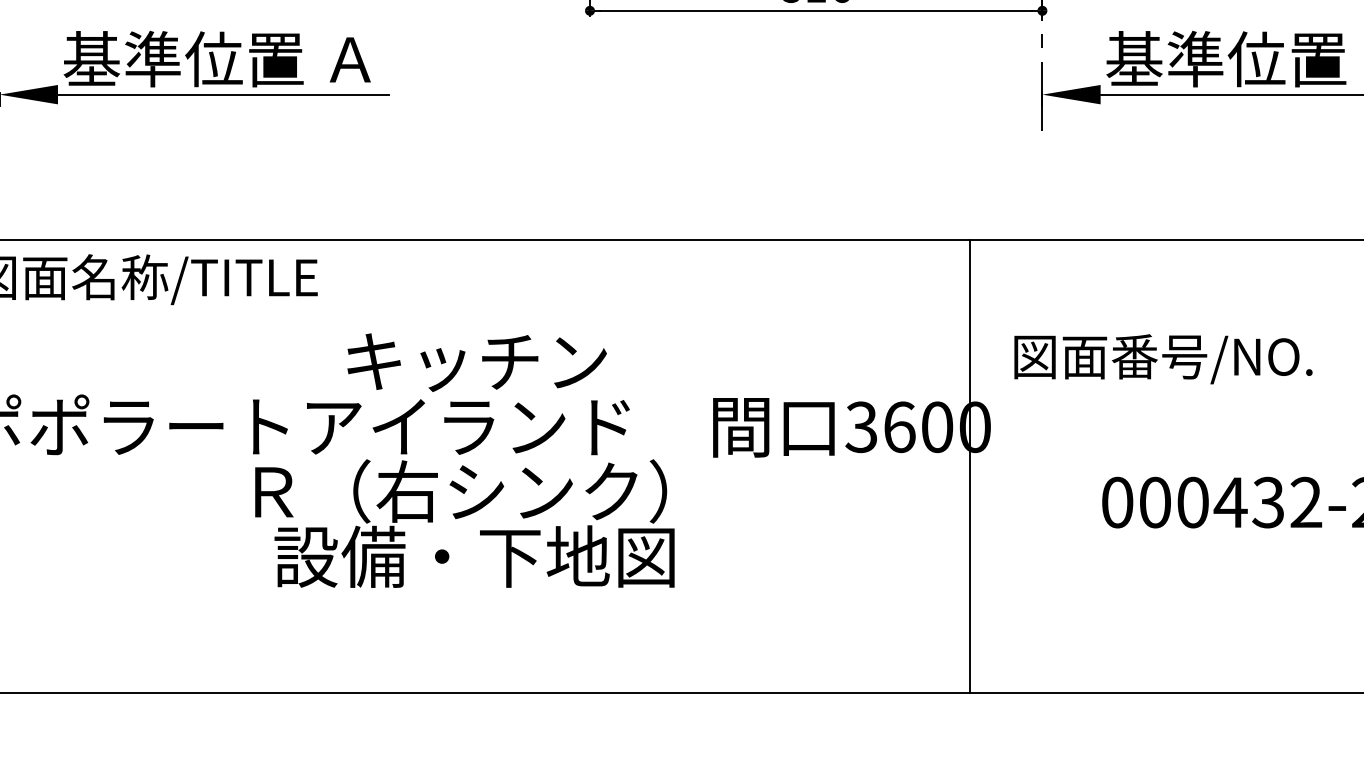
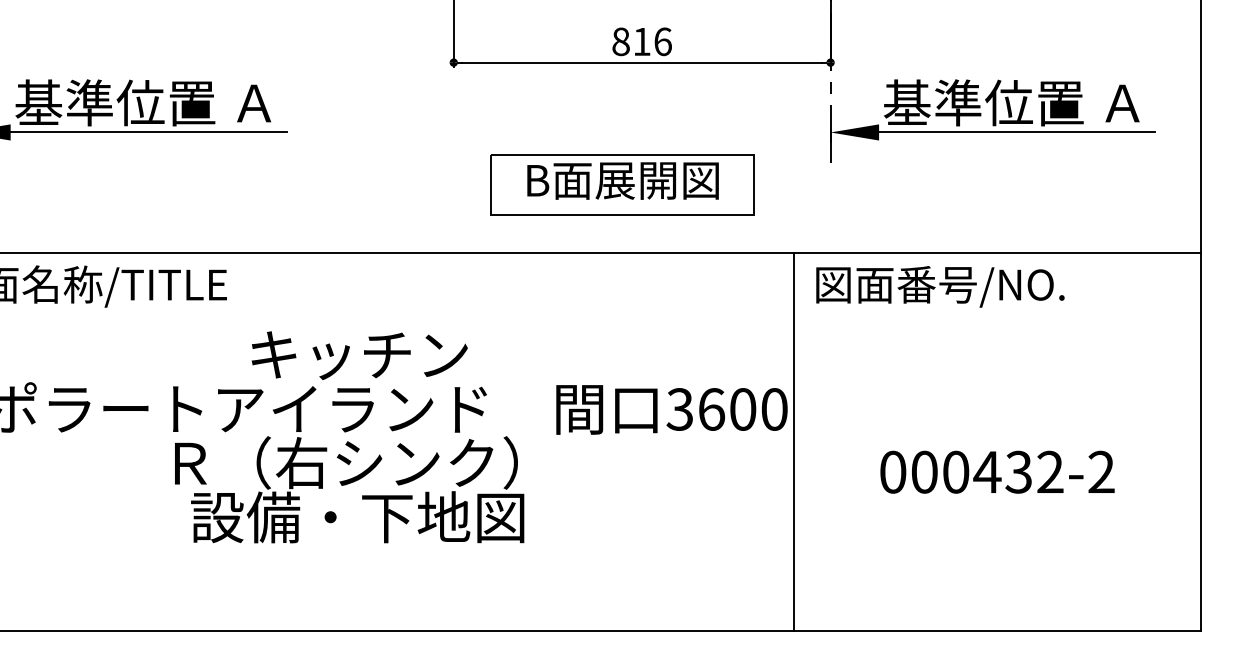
part: (792, 157) -> (622, 184), added
text: (1163, 358) -> (940, 286), moved
line: (970, 465) -> (794, 441), moved

